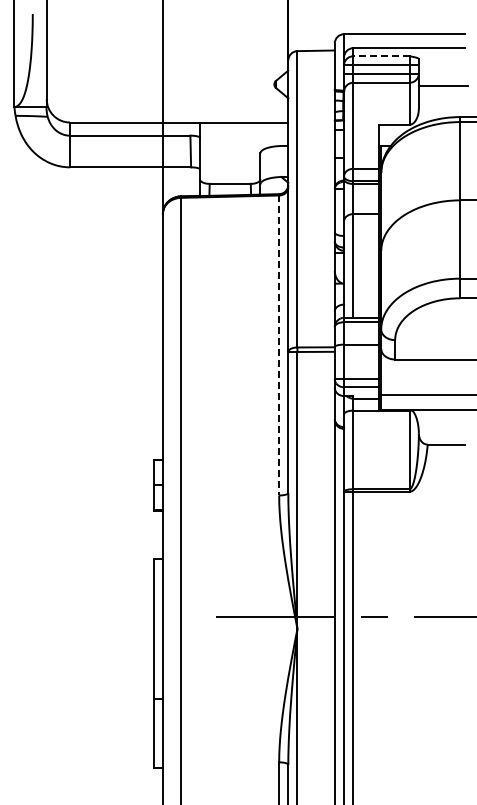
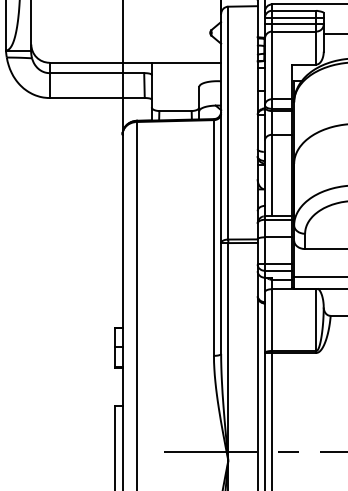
line: (380, 56) -> (293, 10), dashed -> solid
line: (279, 345) -> (214, 238), dashed -> solid

